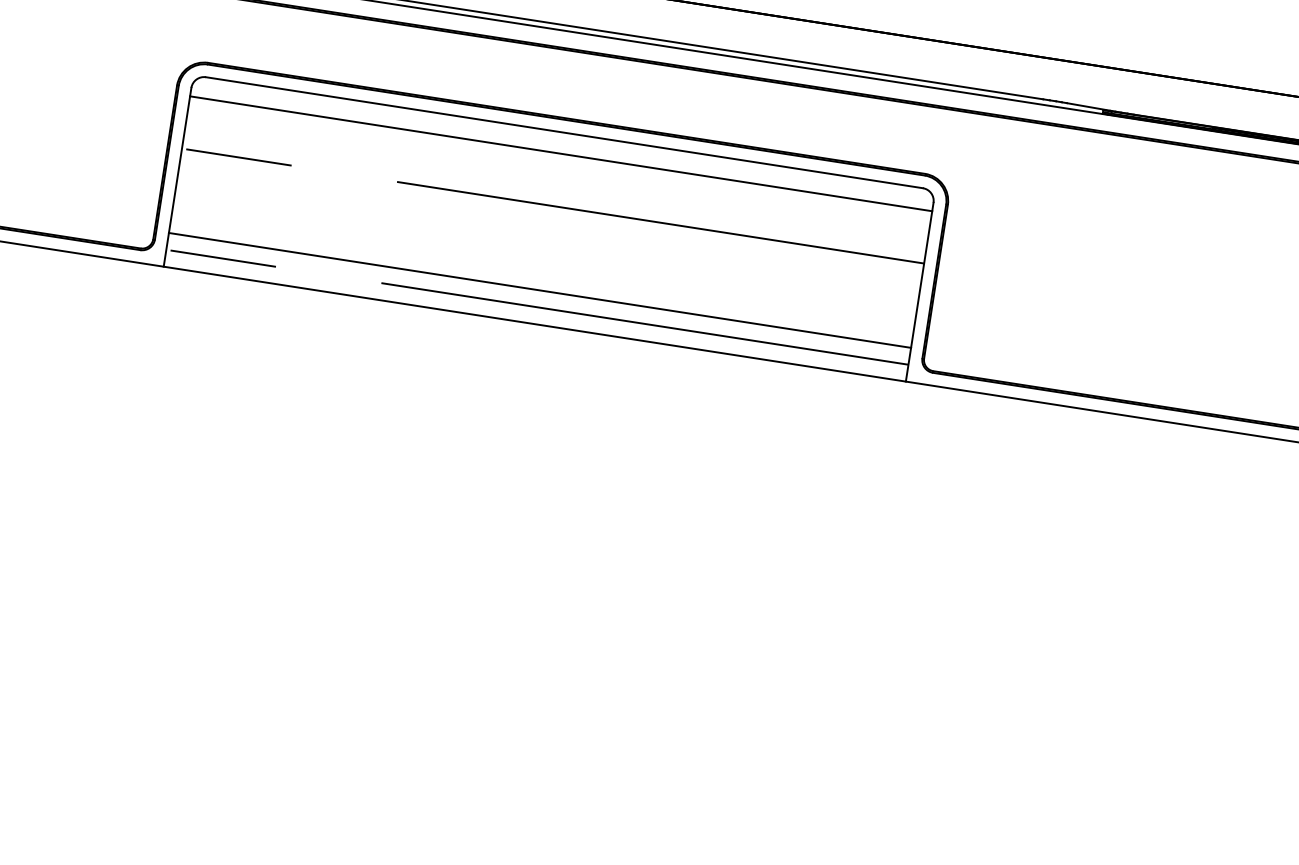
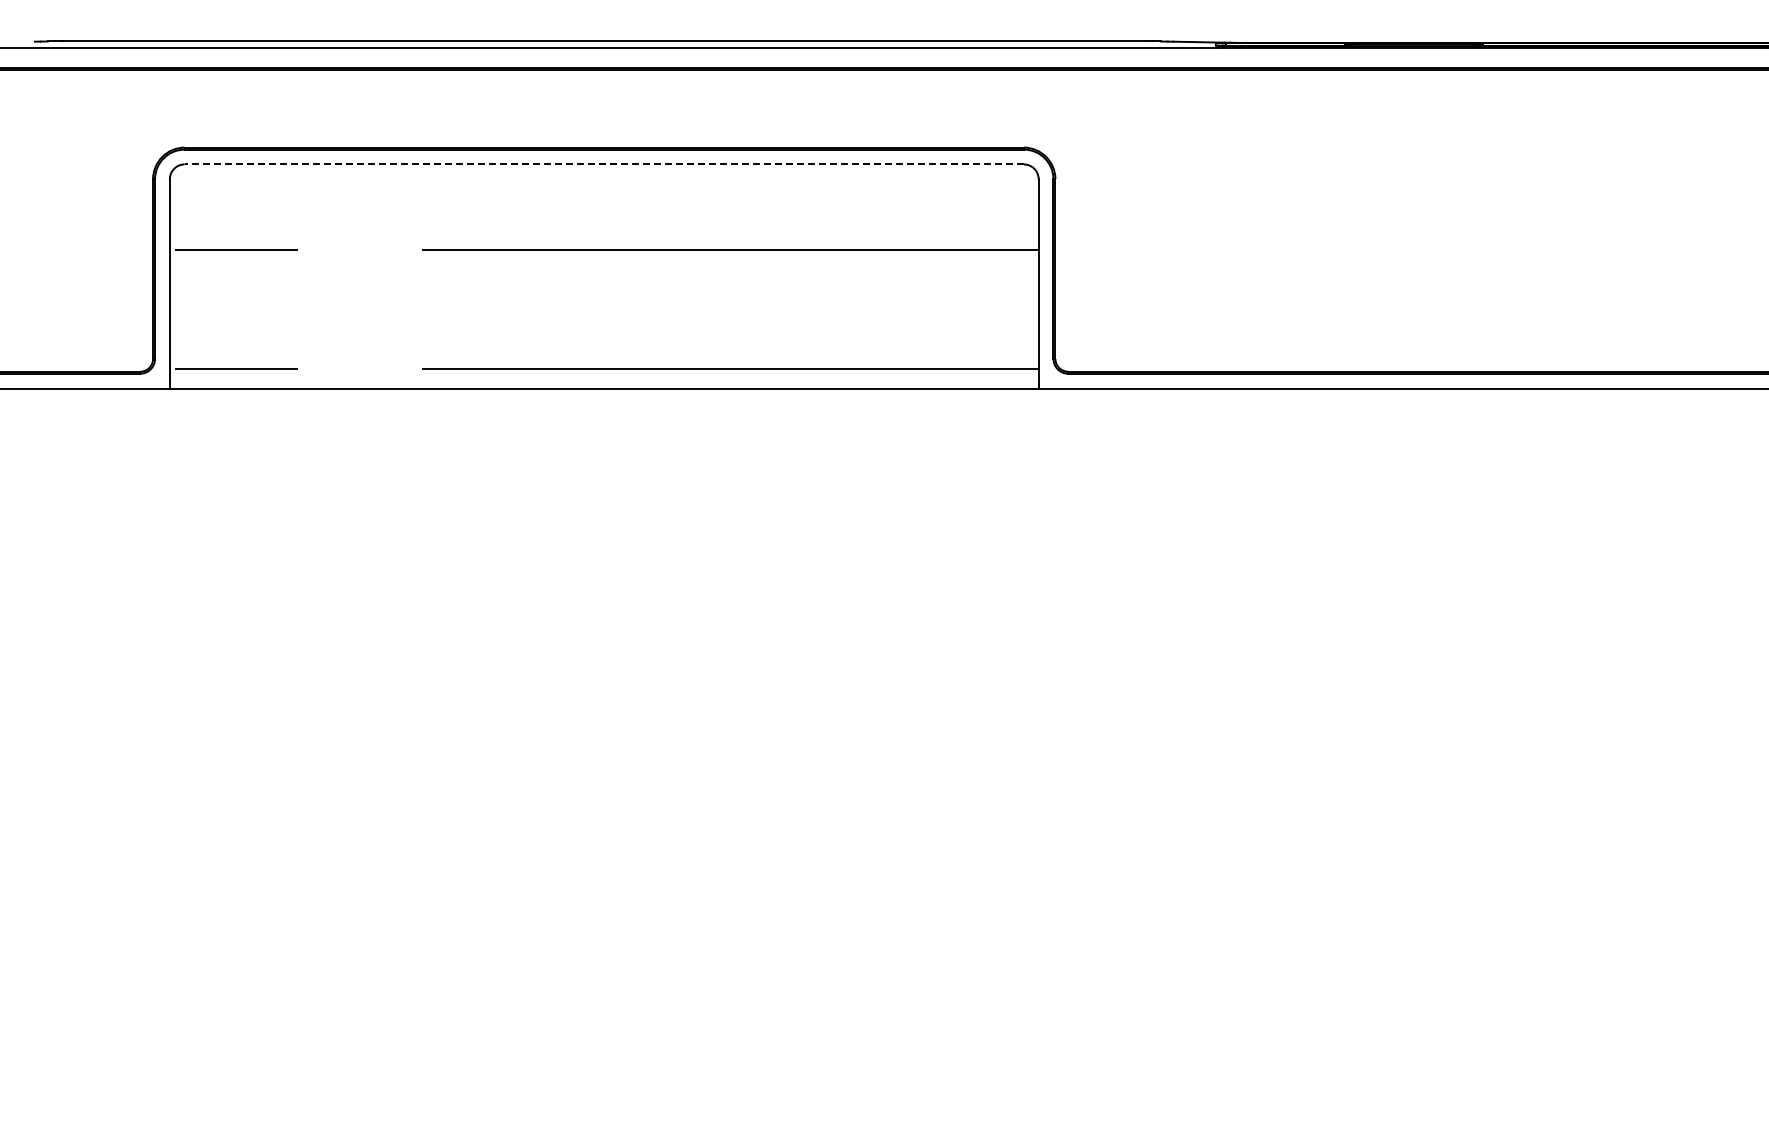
line: (564, 132) -> (604, 164), solid -> dashed
line: (560, 154) -> (603, 189), removed
line: (539, 290) -> (603, 349), removed

